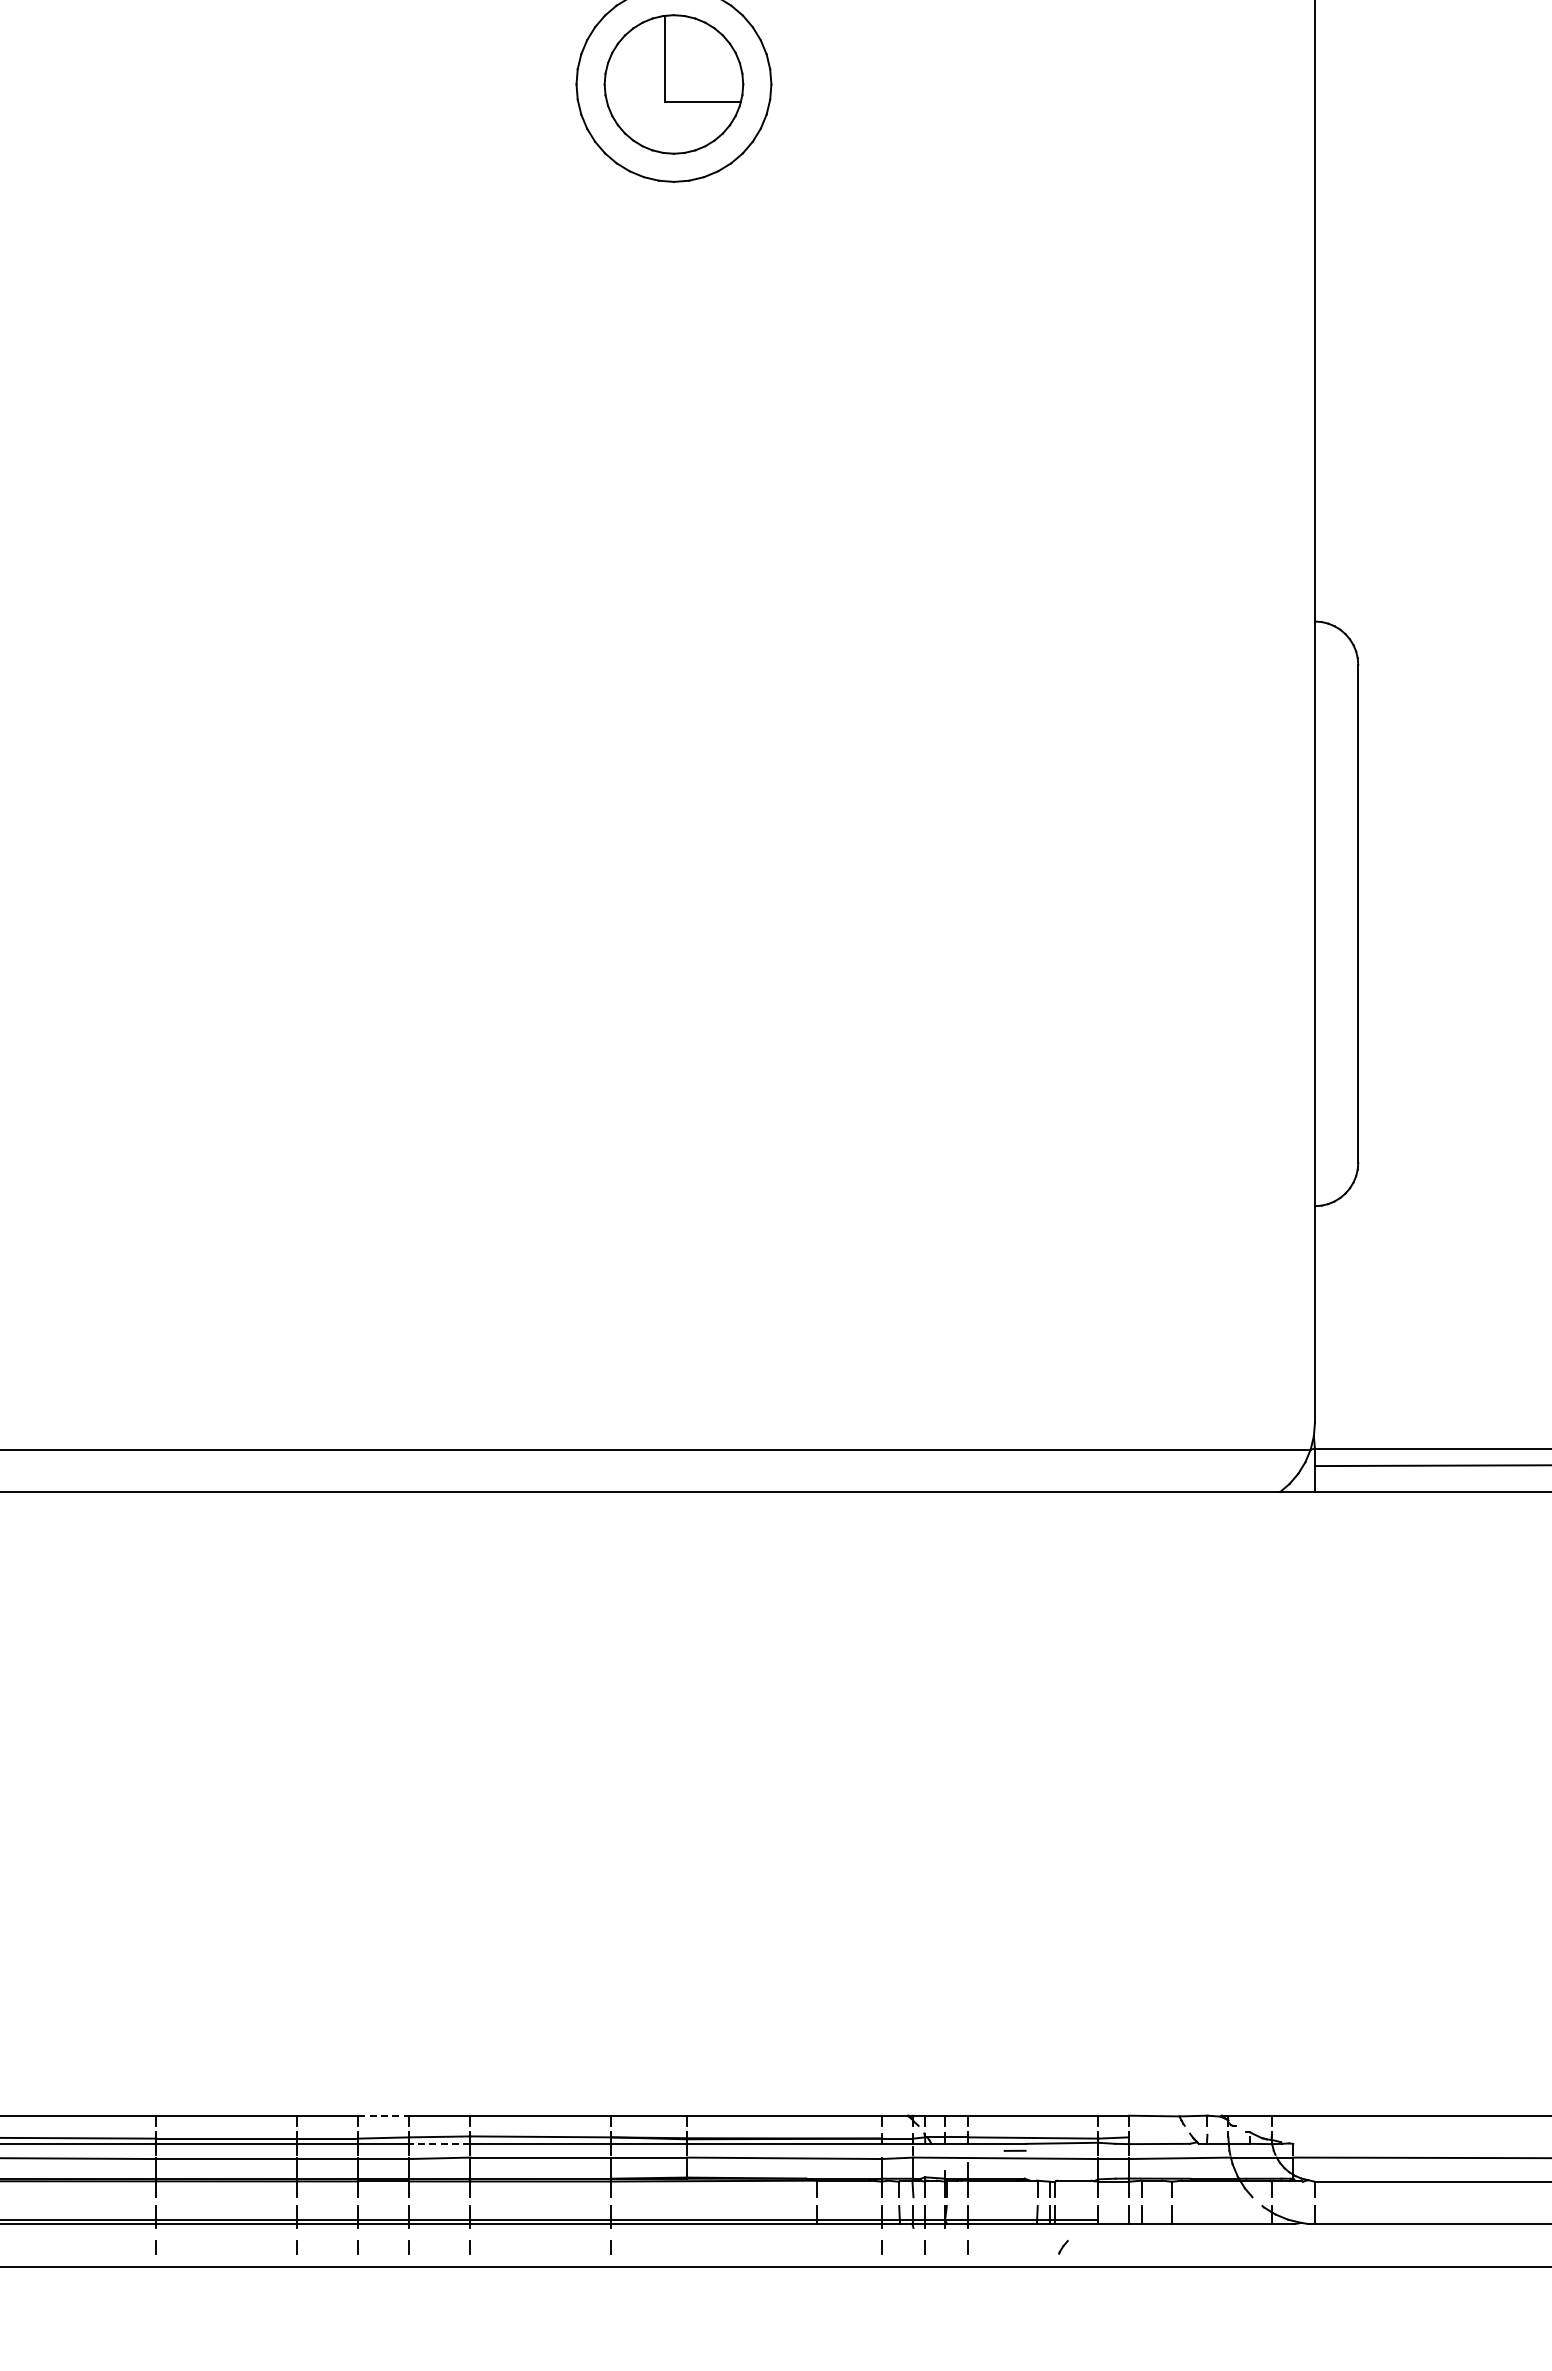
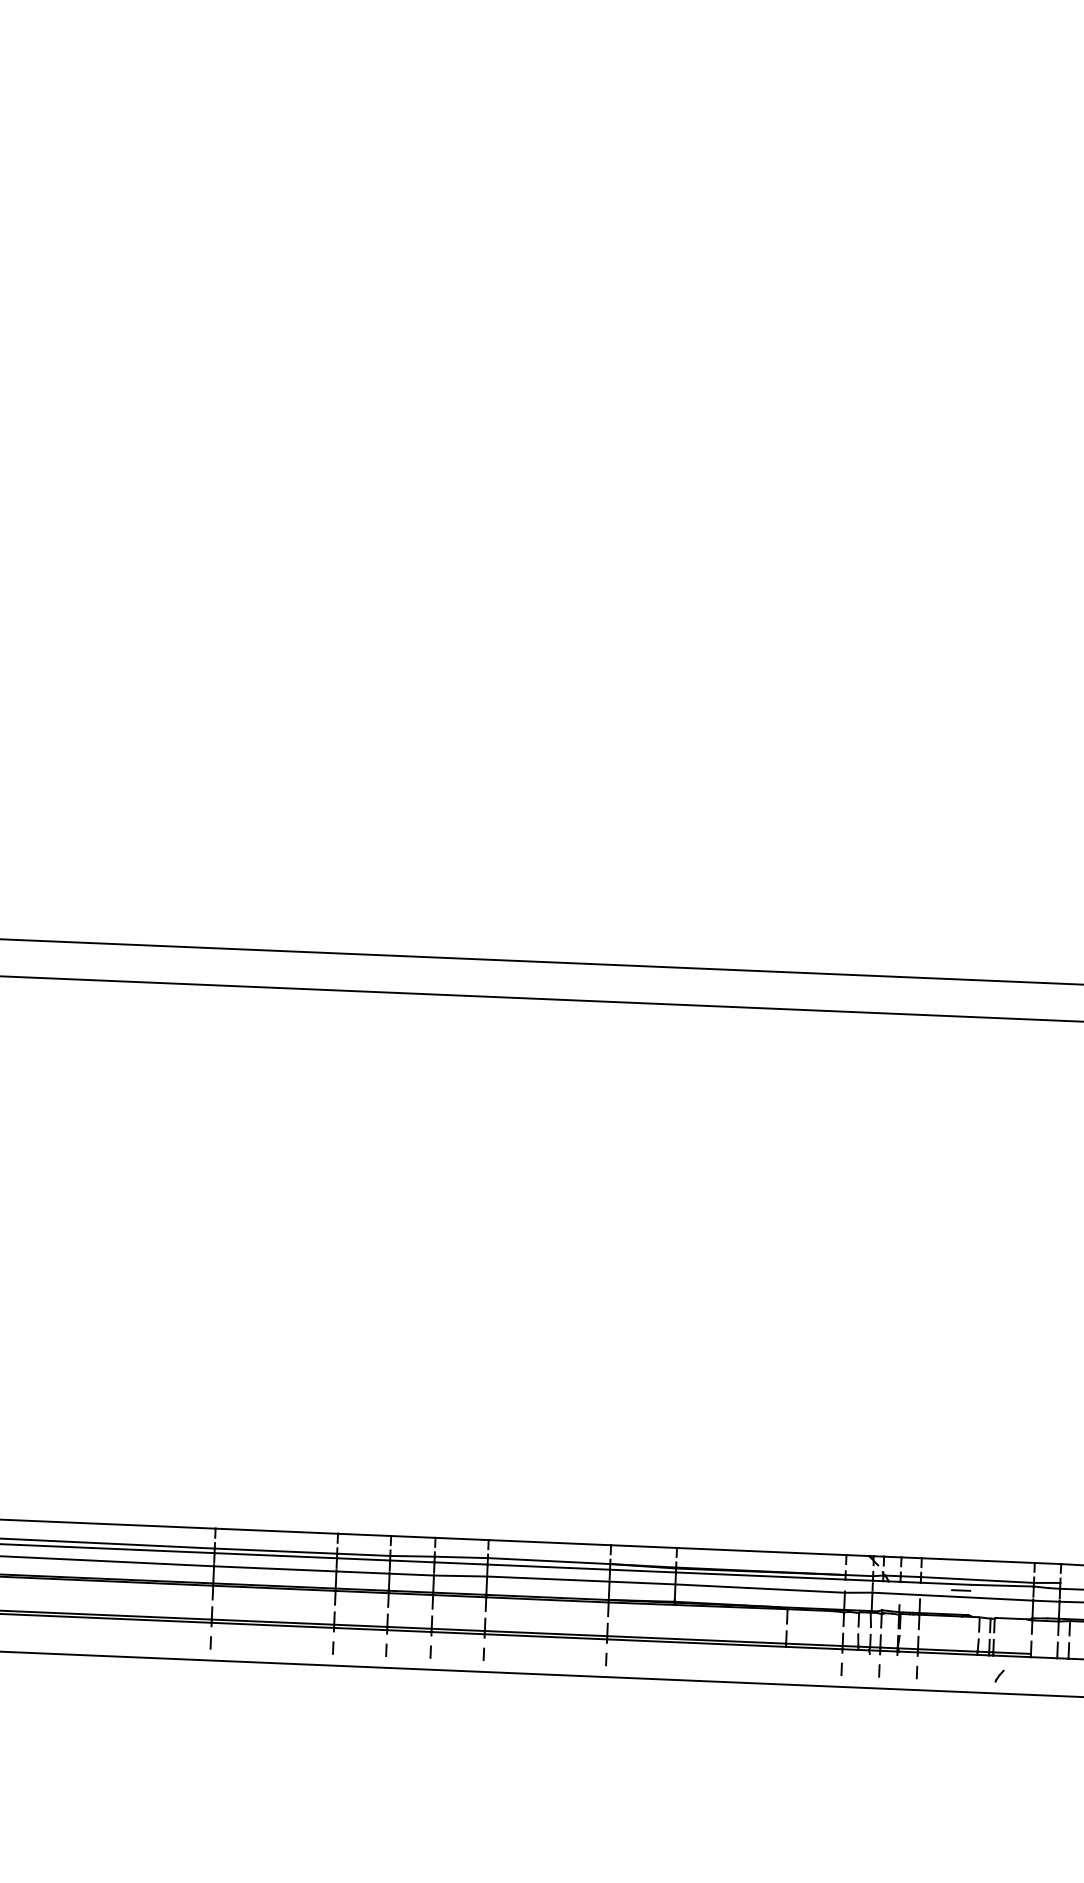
line: (383, 2115) -> (413, 1536), dashed -> solid
line: (439, 2143) -> (460, 1563), dashed -> solid

